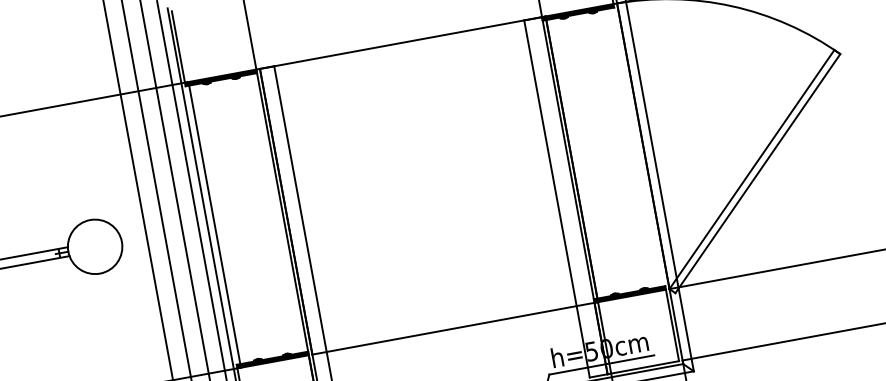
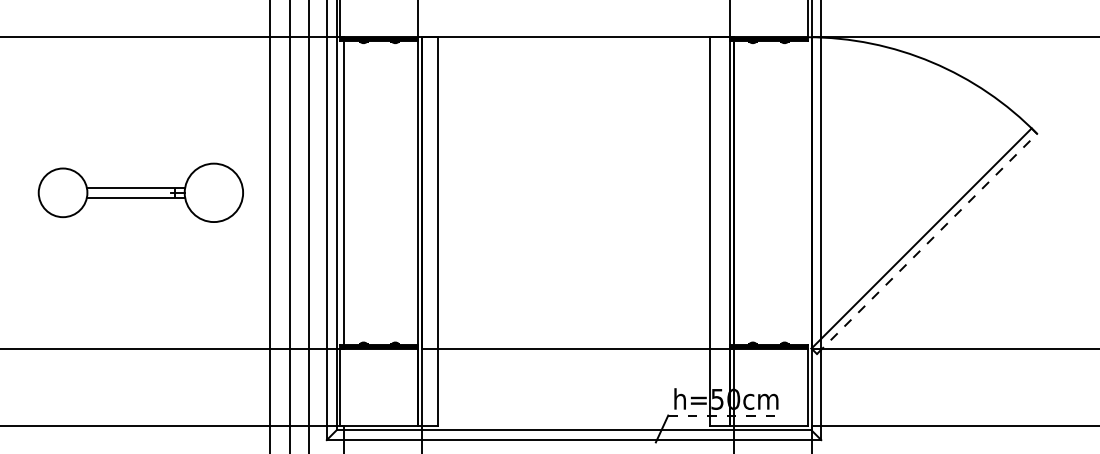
line: (758, 173) -> (927, 243), solid -> dashed
line: (601, 364) -> (725, 415), solid -> dashed

